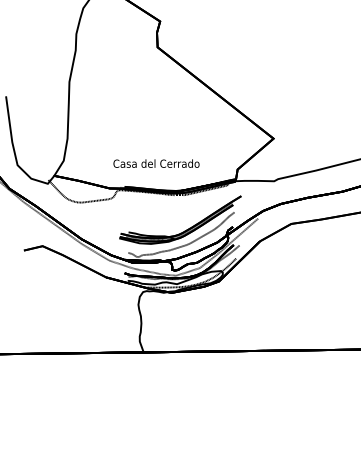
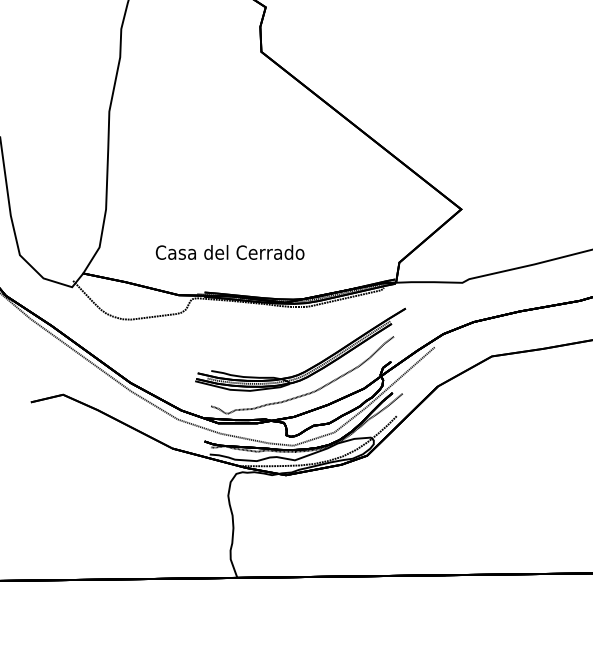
text: (156, 163) -> (230, 252), moved

